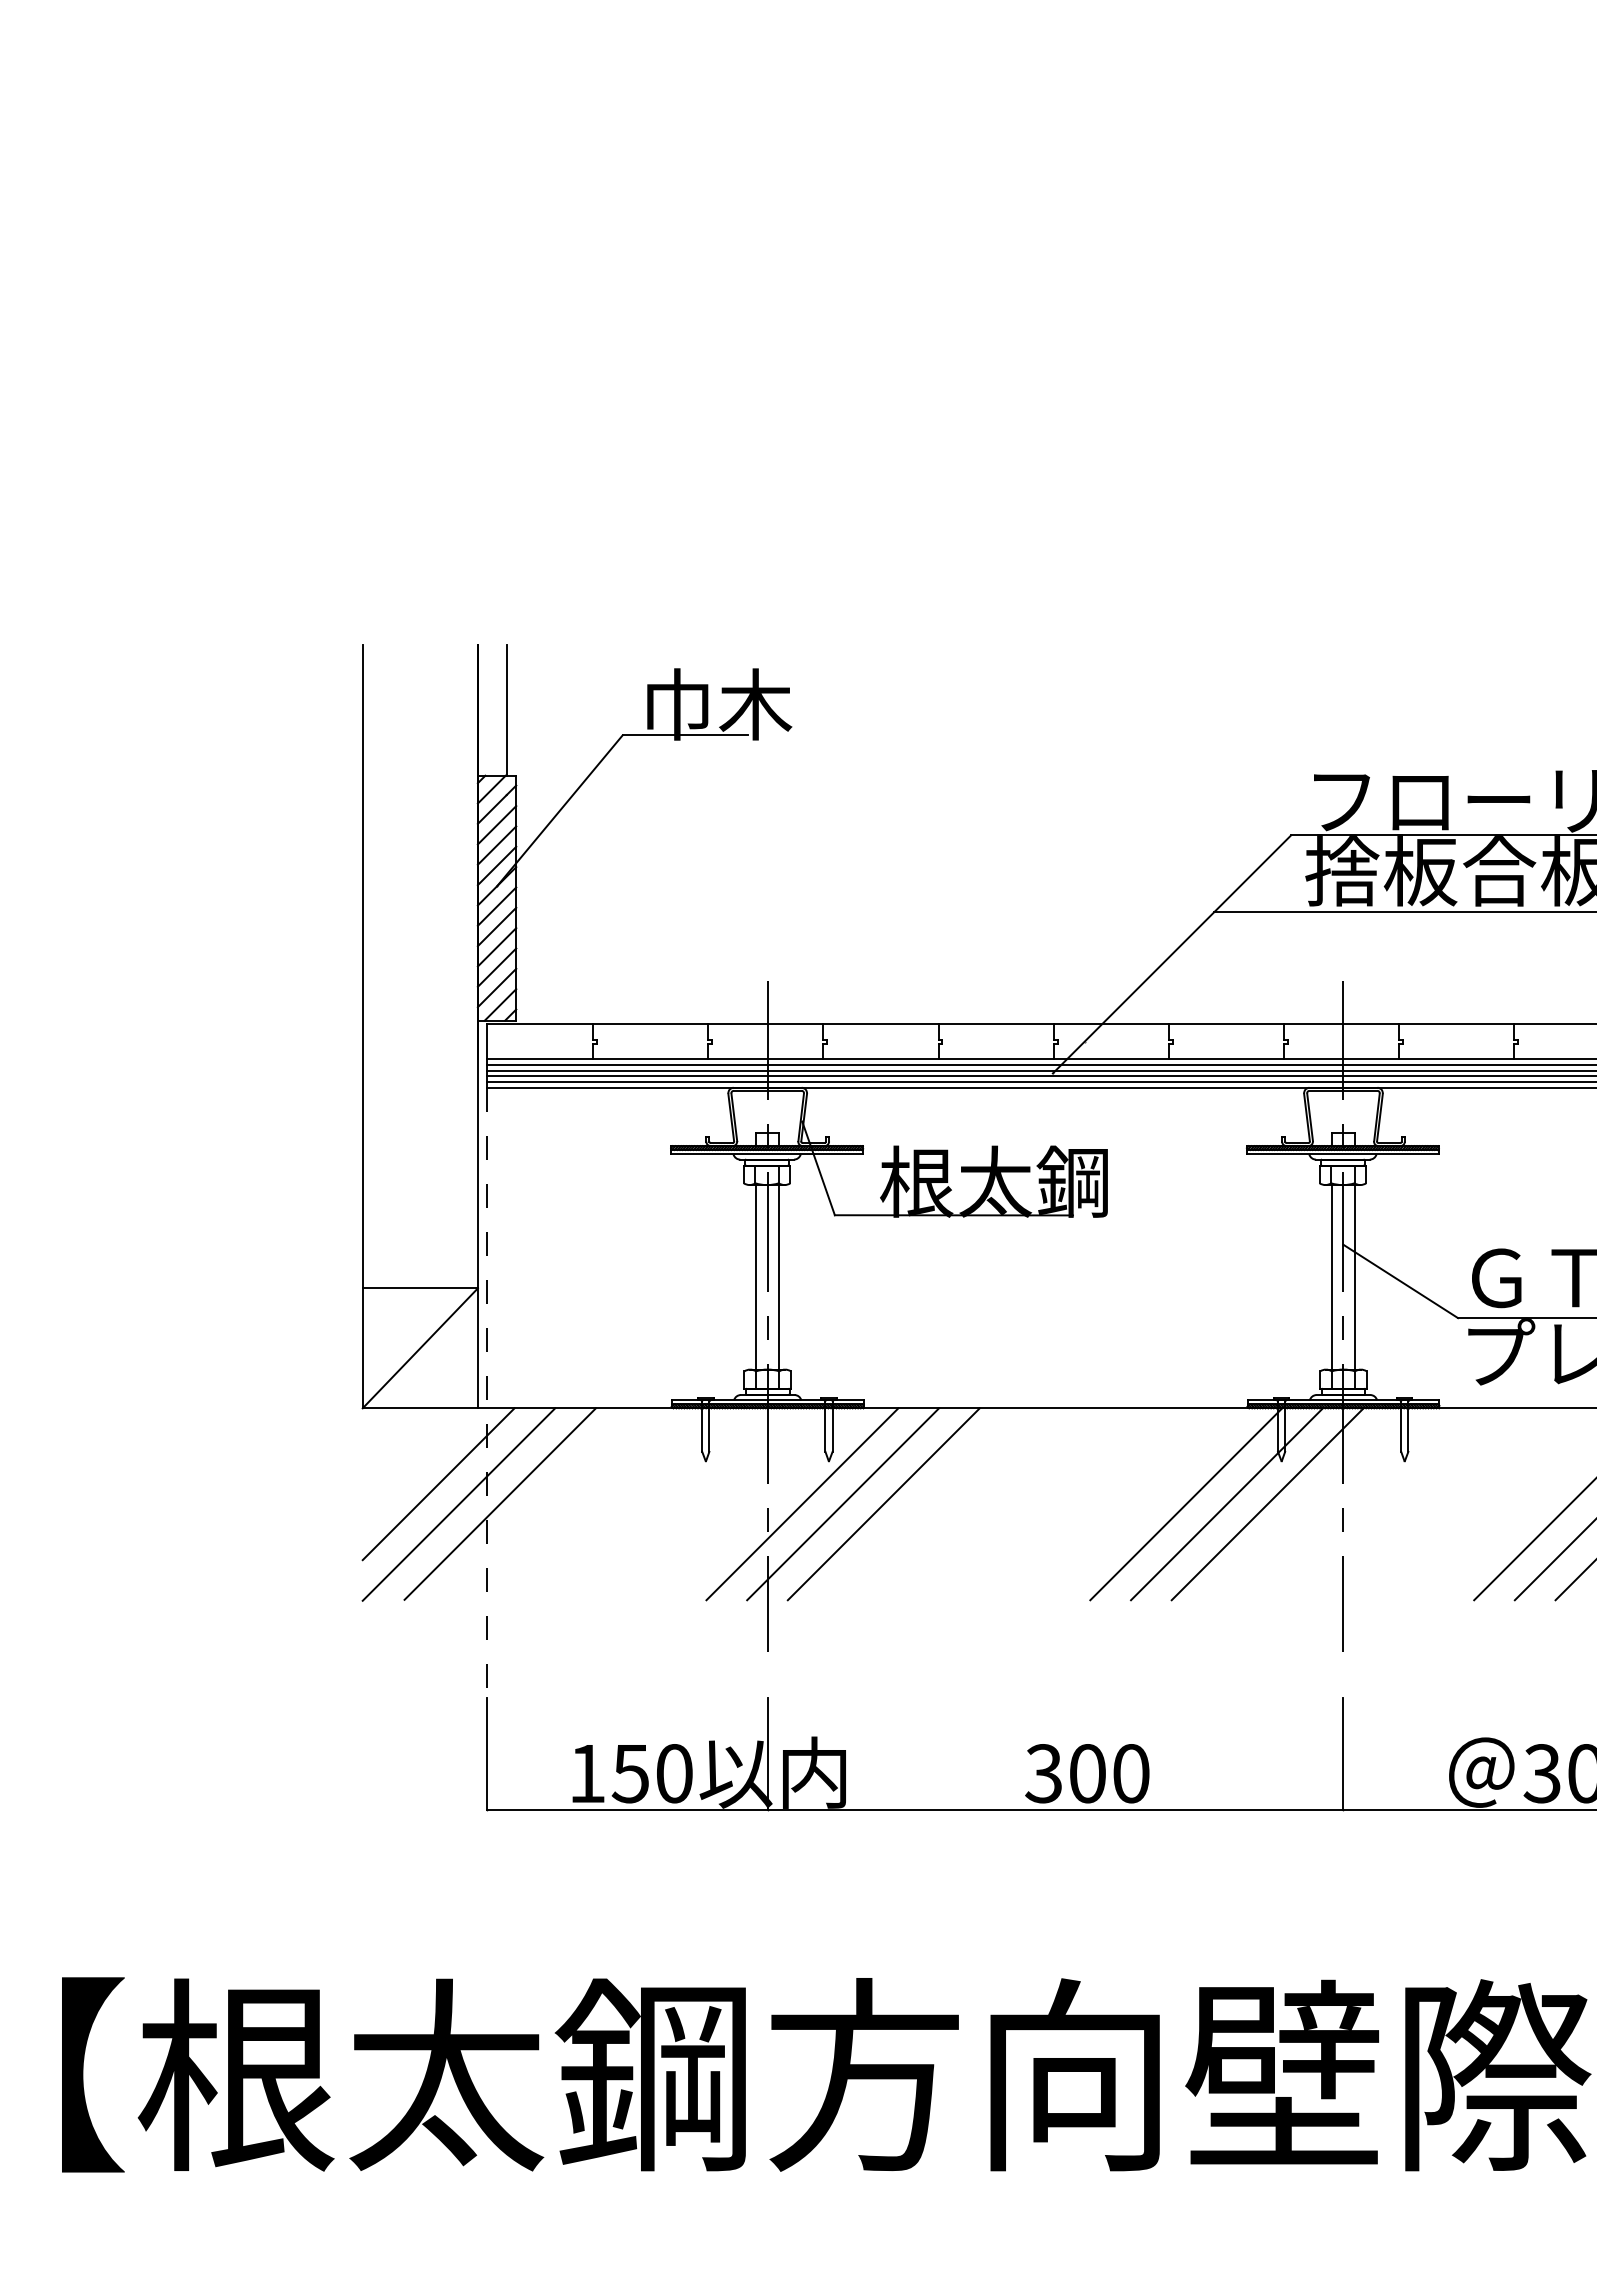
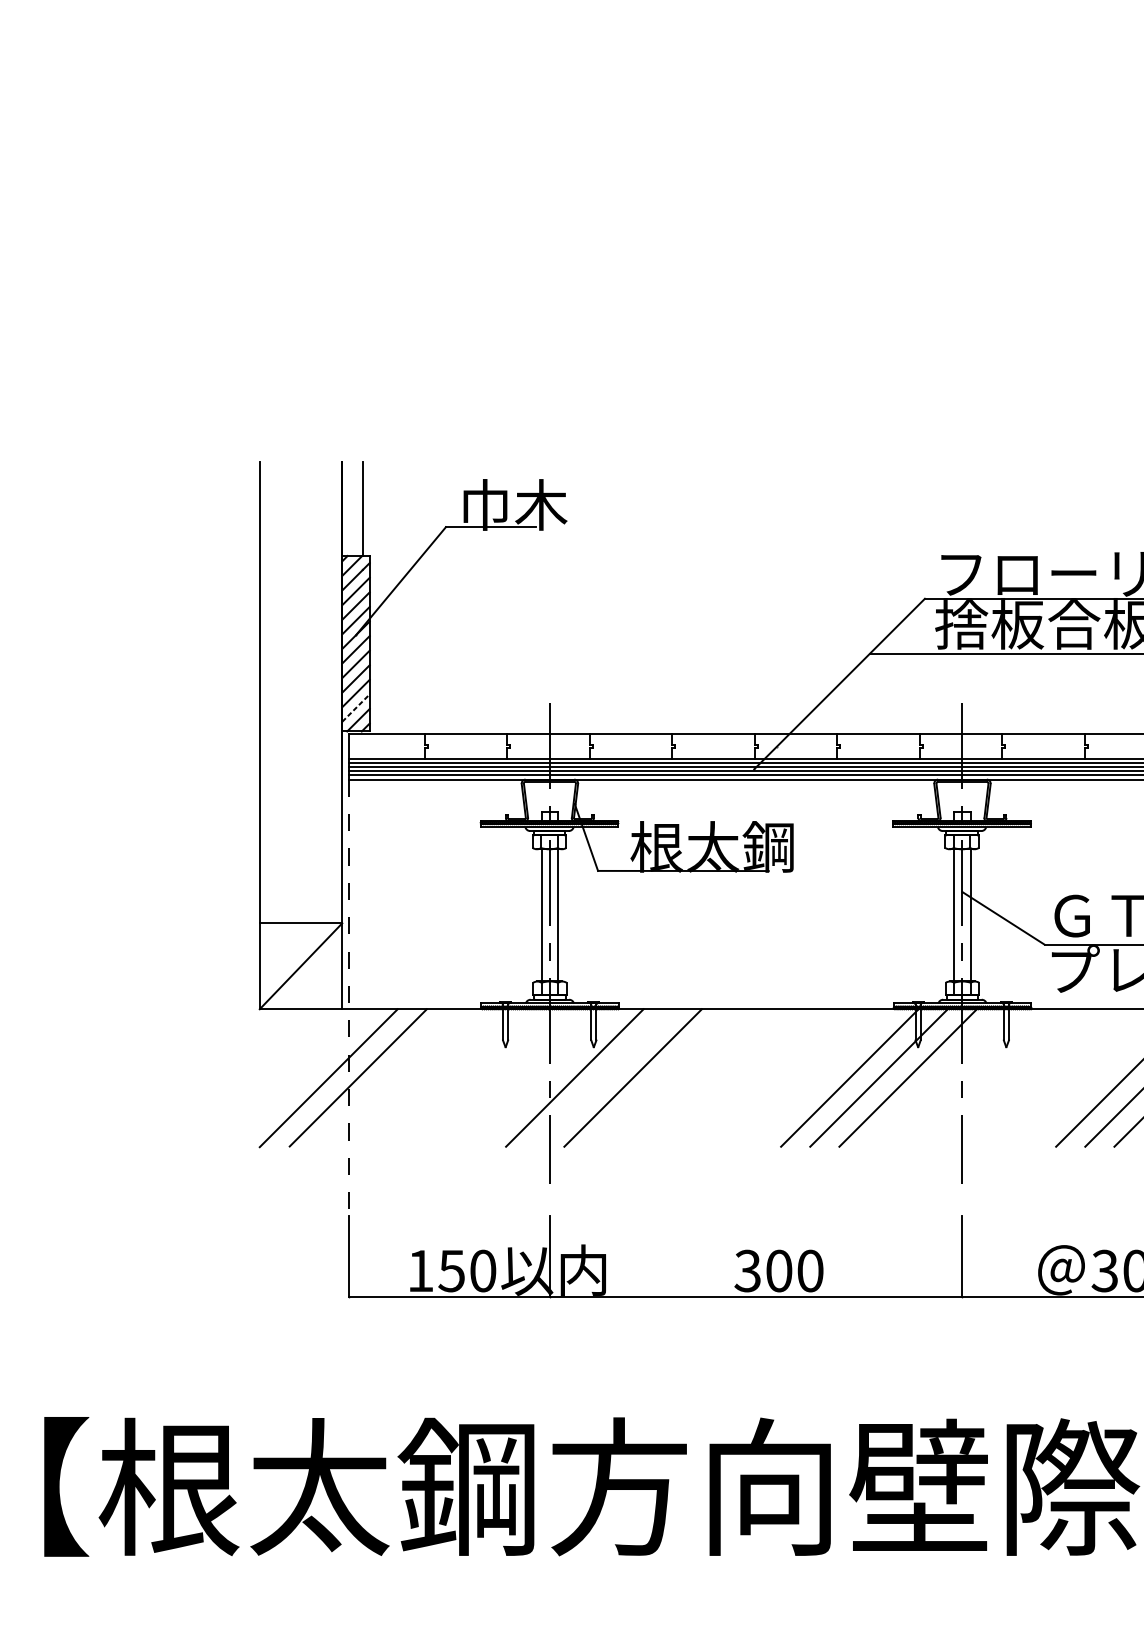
line: (497, 987) -> (356, 707), solid -> dashed
line: (438, 1484) -> (314, 1063), removed
line: (843, 1504) -> (604, 1078), removed

